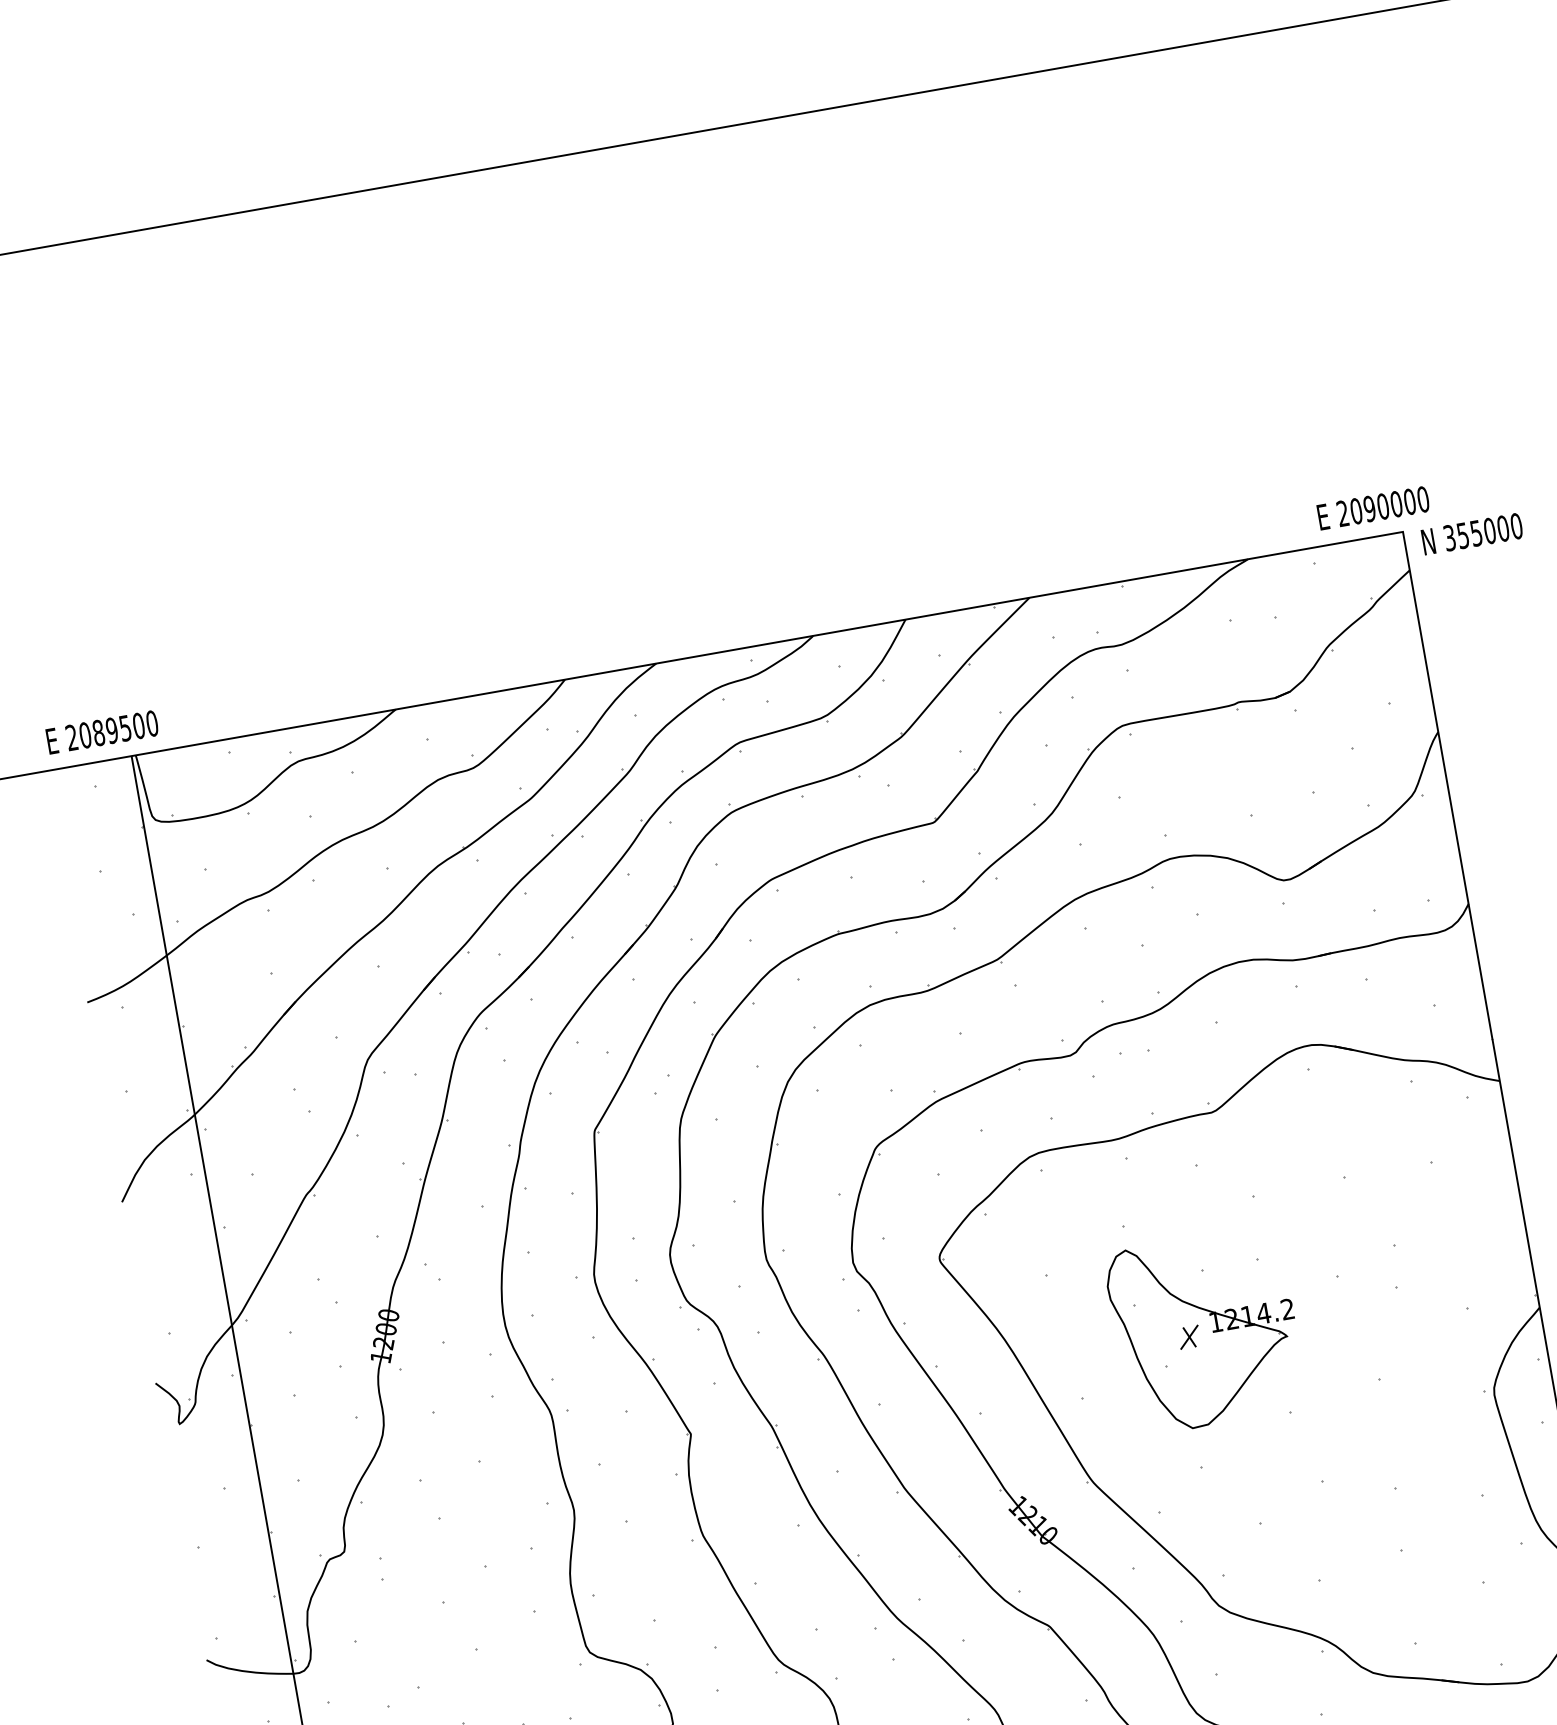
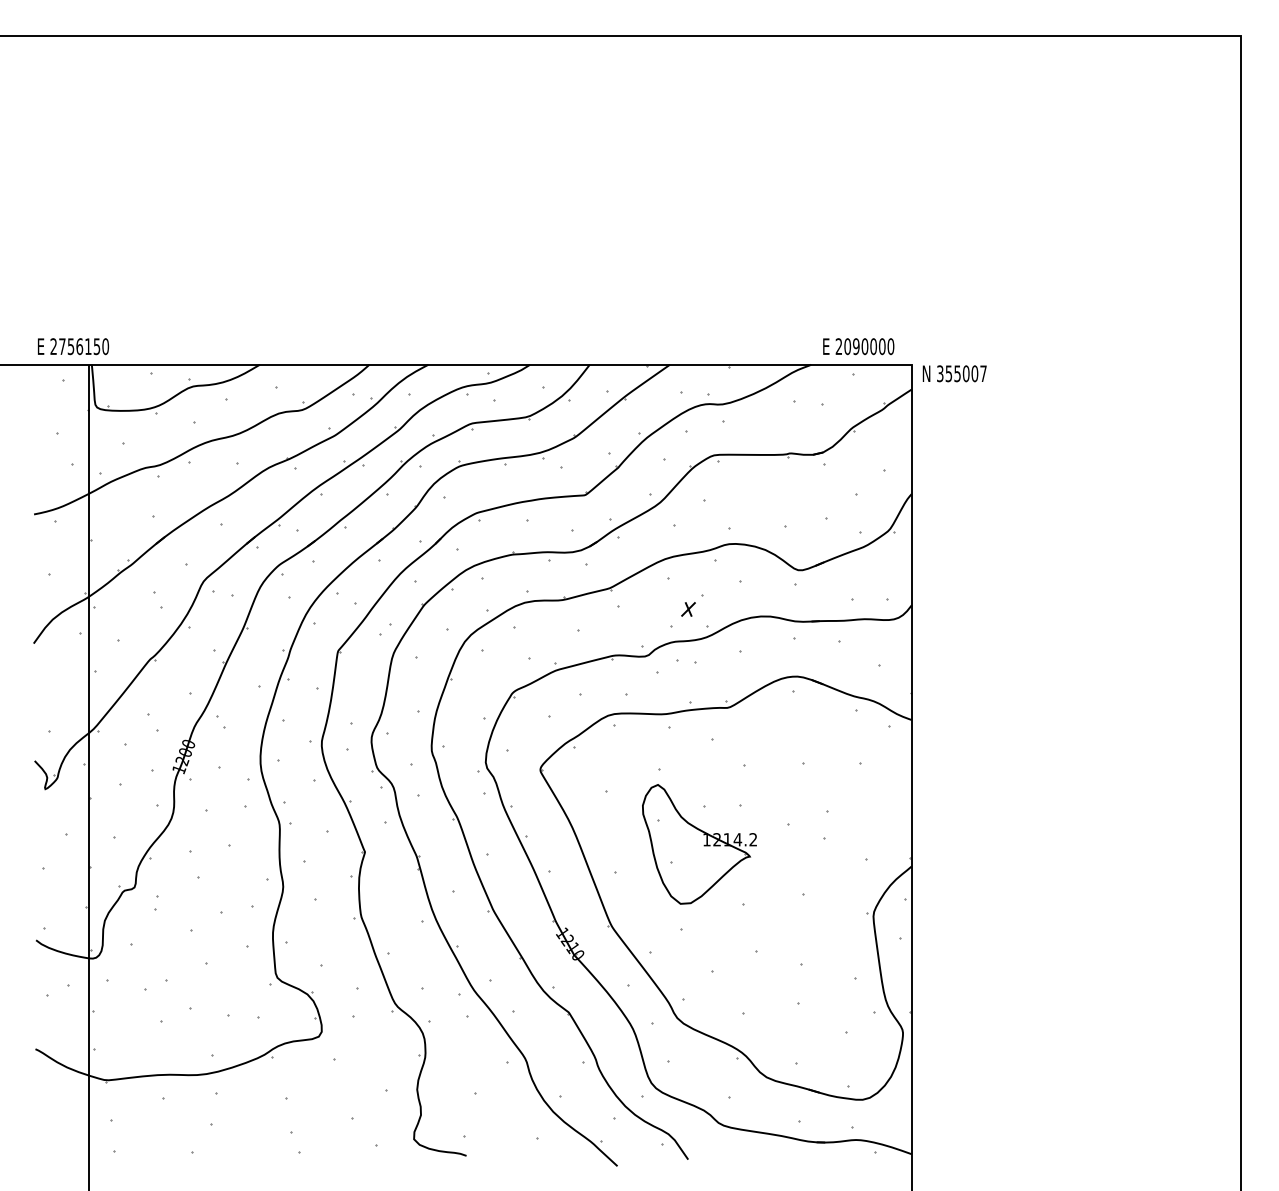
text: (1373, 508) -> (858, 346), moved
text: (1516, 525) -> (983, 373), 355000 -> 355007
text: (111, 730) -> (79, 346), 2089500 -> 2756150
part: (1189, 1337) -> (688, 609), moved

